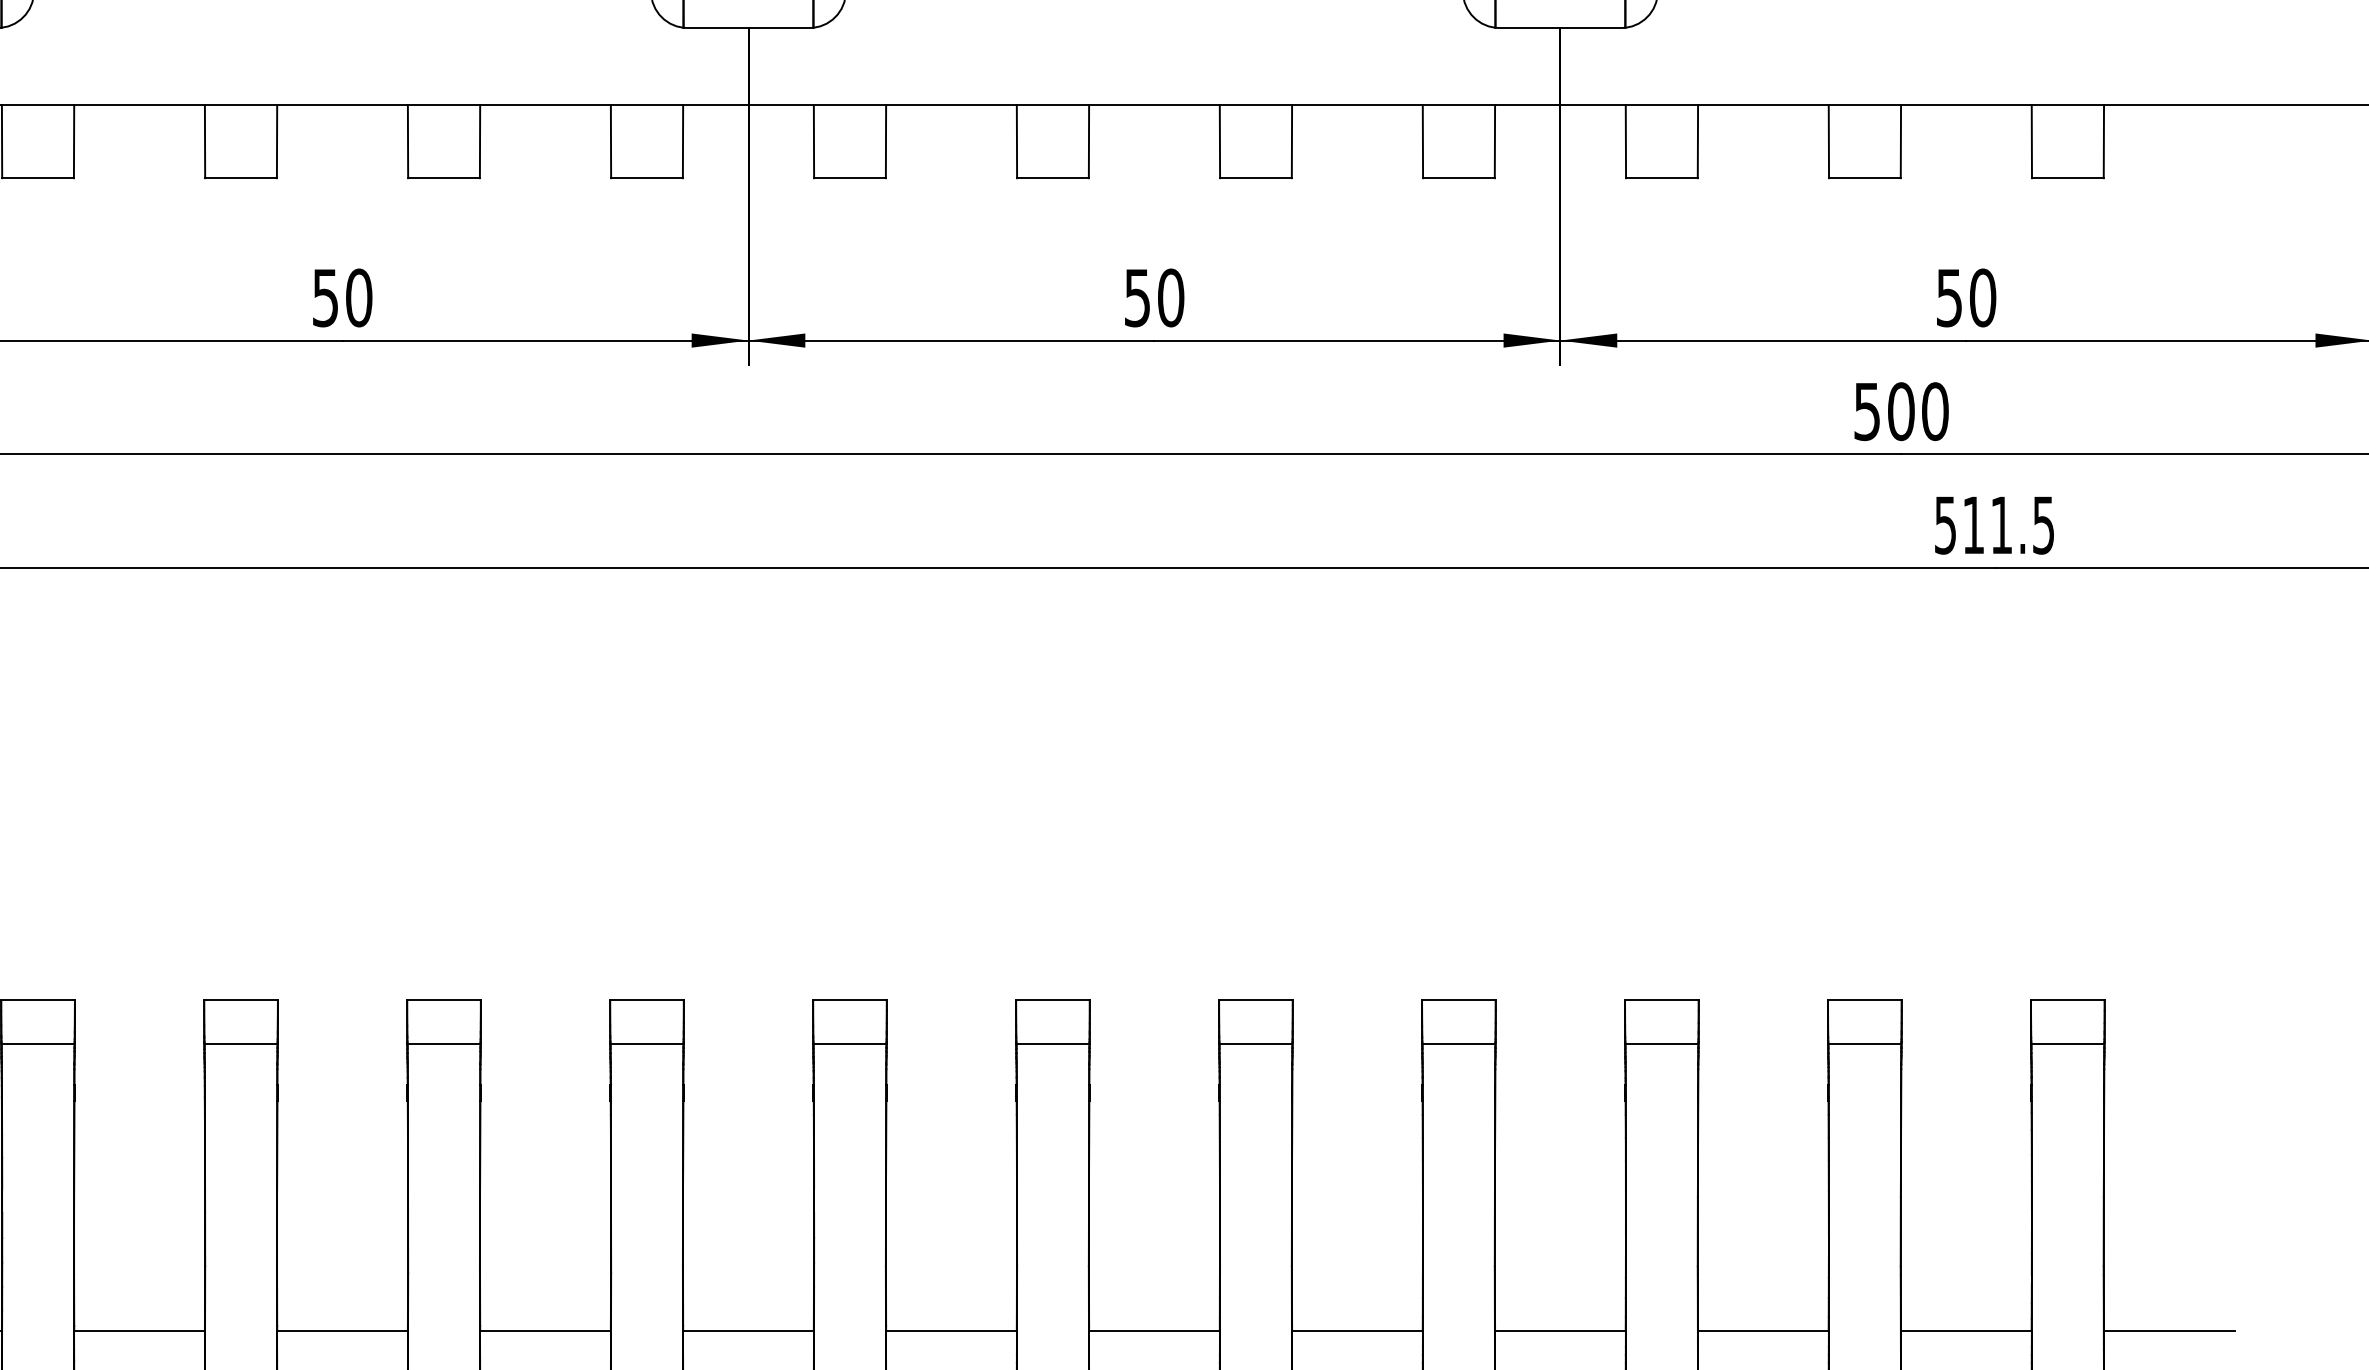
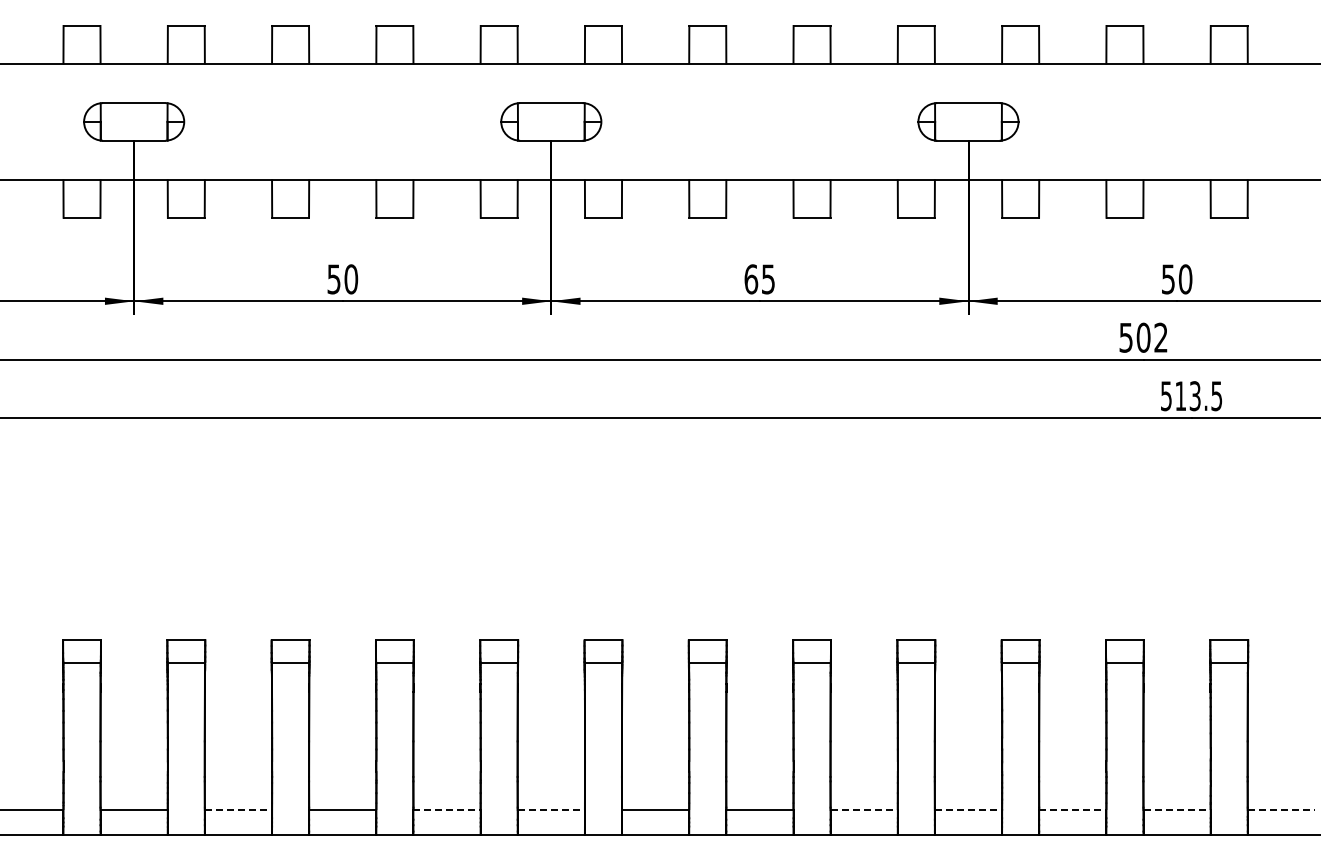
text: (1153, 298) -> (759, 279), 50 -> 65
text: (1934, 411) -> (1160, 337), 500 -> 502
text: (2000, 525) -> (1194, 396), 511.5 -> 513.5
line: (139, 1329) -> (238, 809), solid -> dashed
line: (546, 1329) -> (447, 809), solid -> dashed
line: (748, 1329) -> (551, 809), solid -> dashed
line: (1358, 1329) -> (864, 809), solid -> dashed
line: (1560, 1329) -> (968, 809), solid -> dashed
line: (1762, 1329) -> (1072, 809), solid -> dashed
line: (1967, 1329) -> (1177, 809), solid -> dashed
line: (2169, 1329) -> (1281, 809), solid -> dashed

